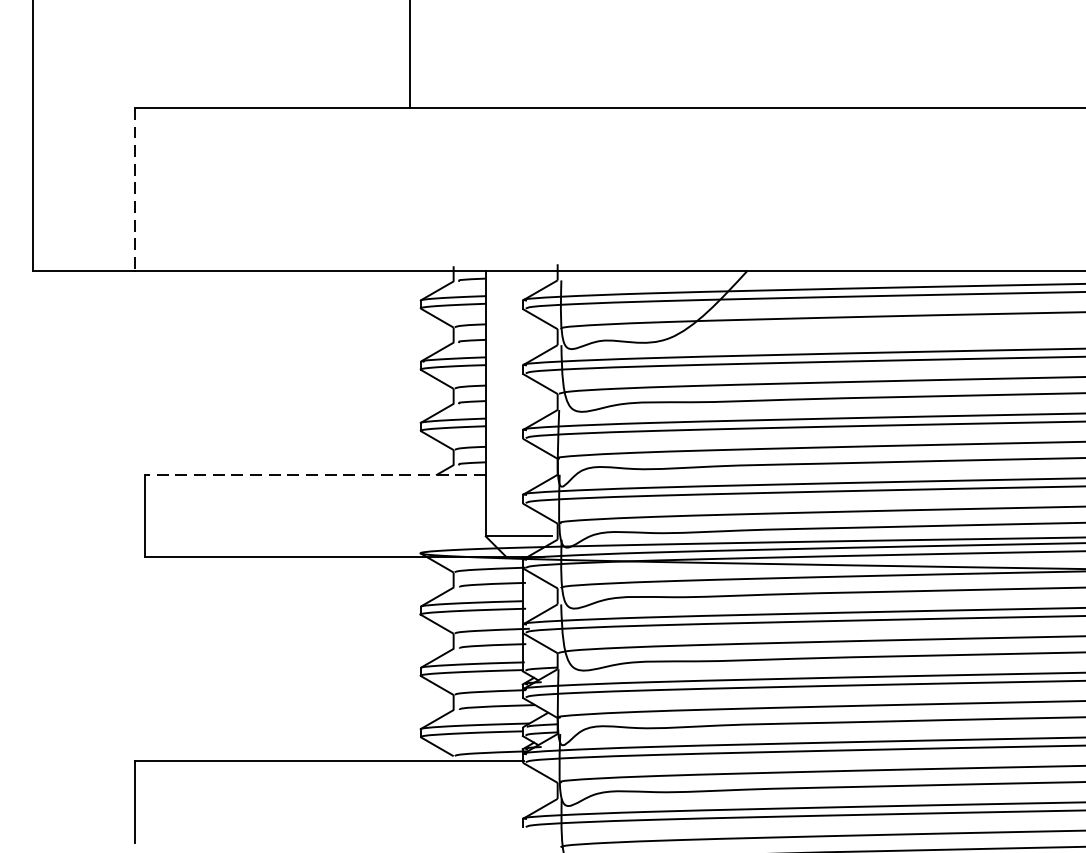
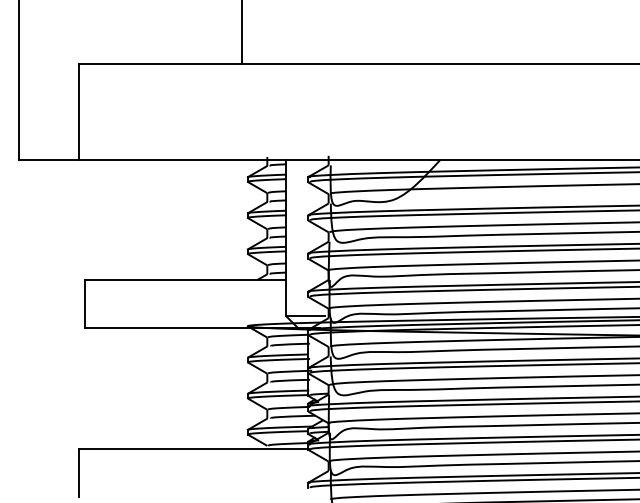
line: (135, 190) -> (79, 112), dashed -> solid
line: (314, 475) -> (185, 280), dashed -> solid

